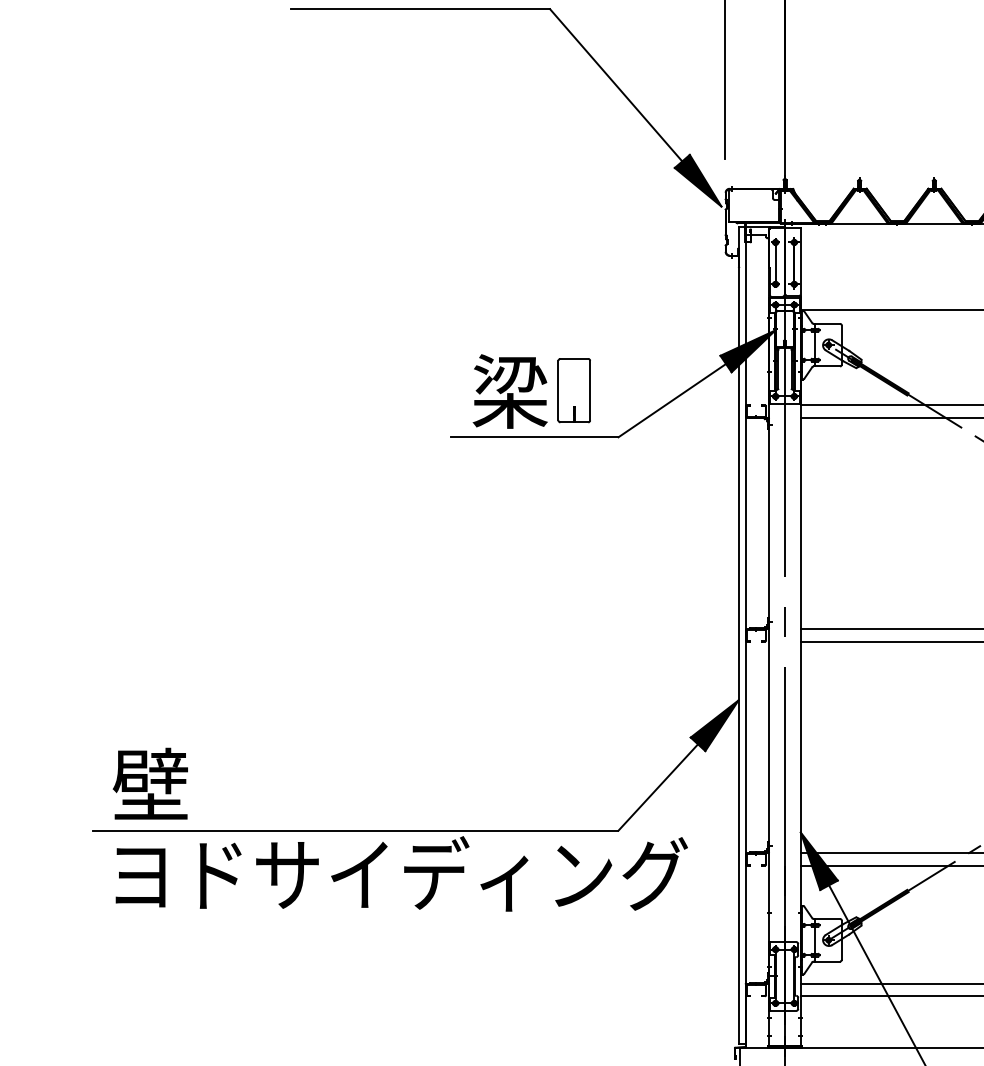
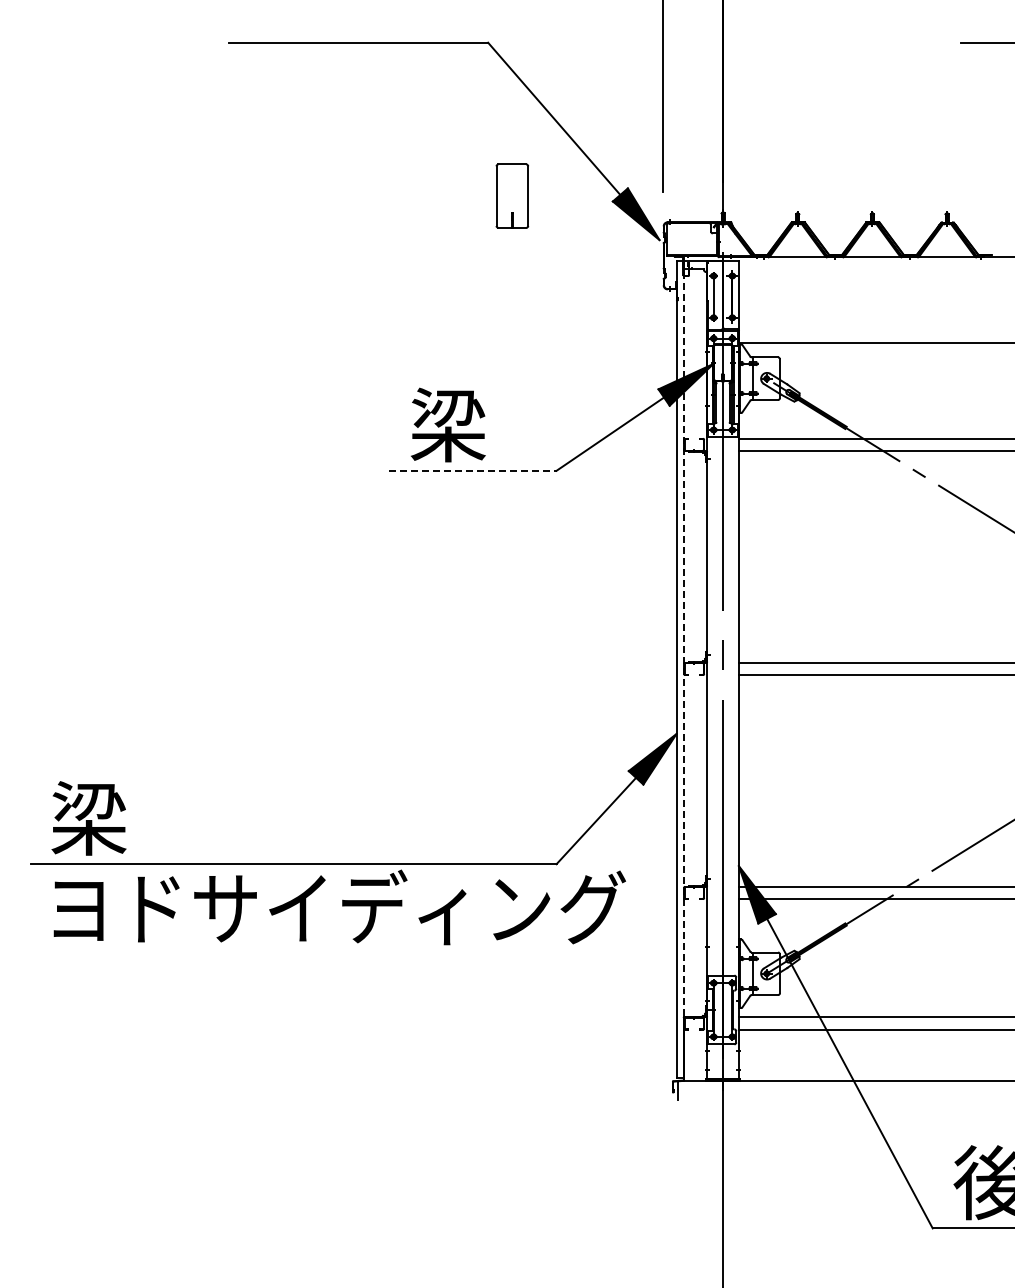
part: (574, 389) -> (512, 195), moved
line: (534, 436) -> (472, 470), solid -> dashed
line: (746, 635) -> (684, 669), solid -> dashed
text: (150, 784) -> (88, 818), 壁 -> 梁

